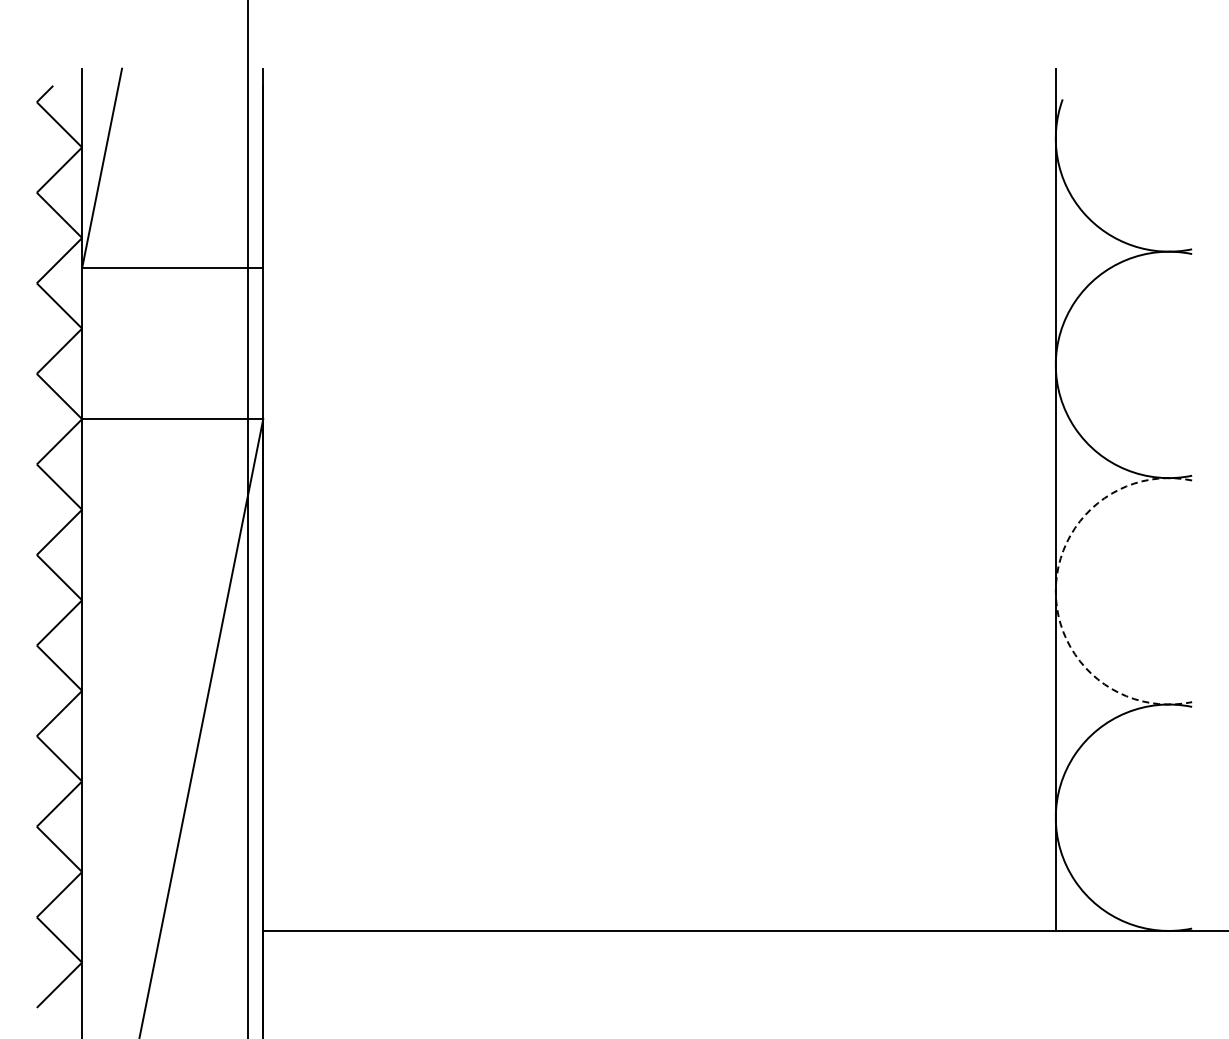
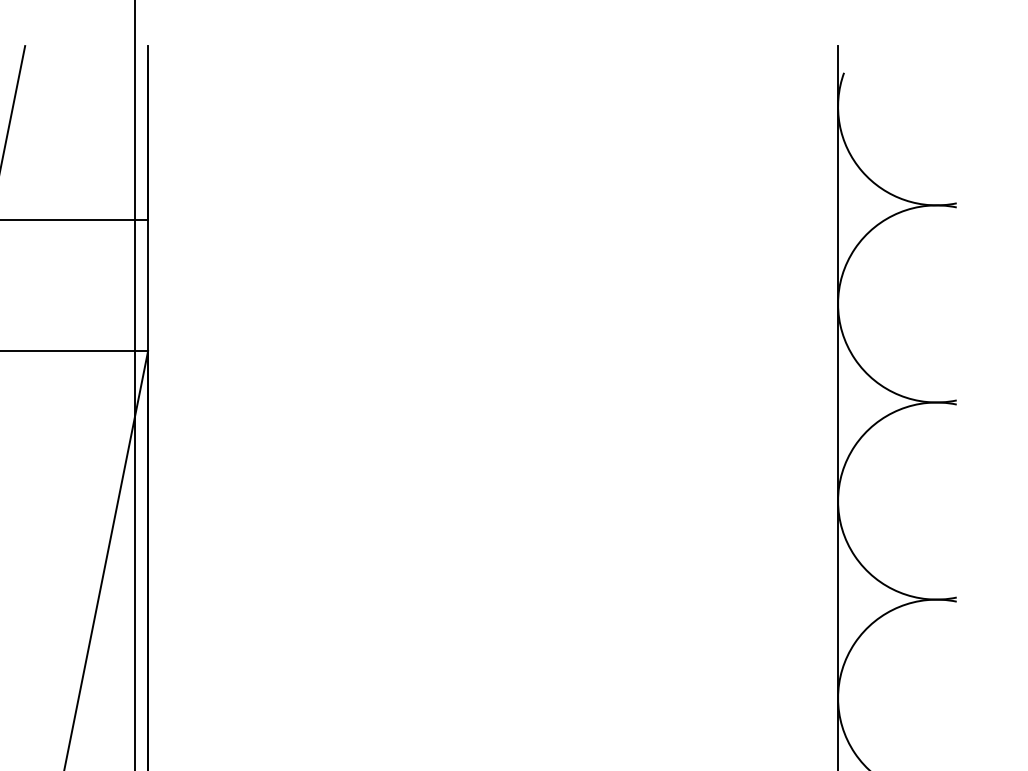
arc: (1055, 591) -> (837, 501), dashed -> solid

